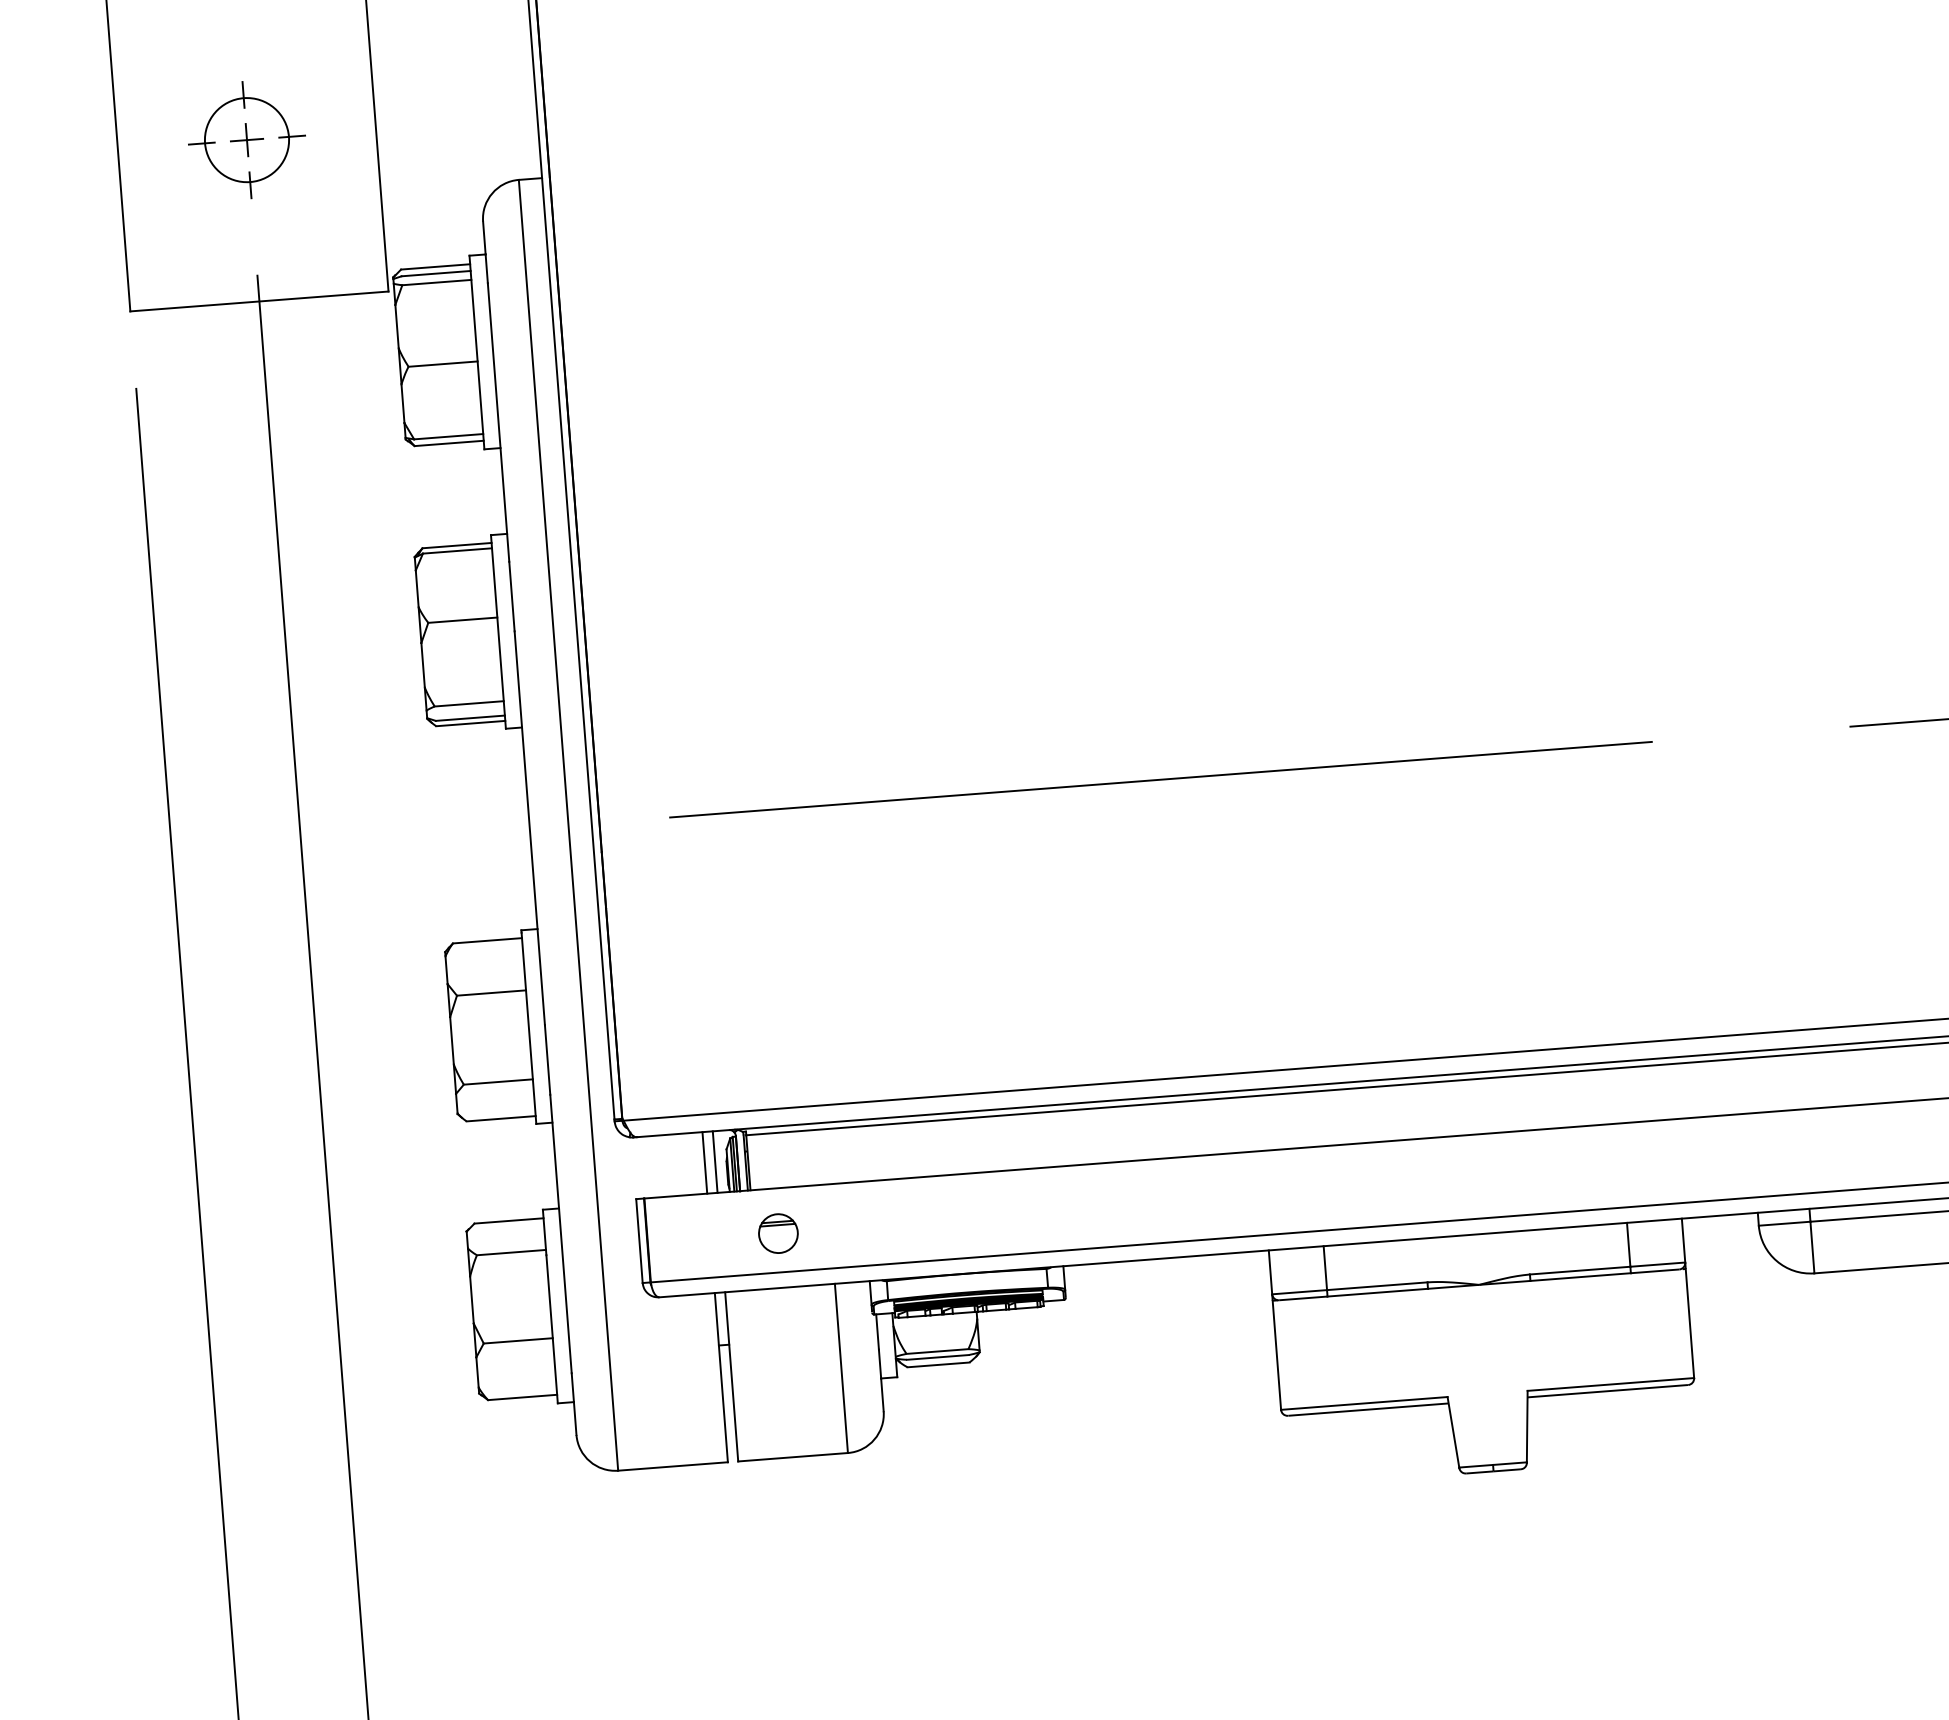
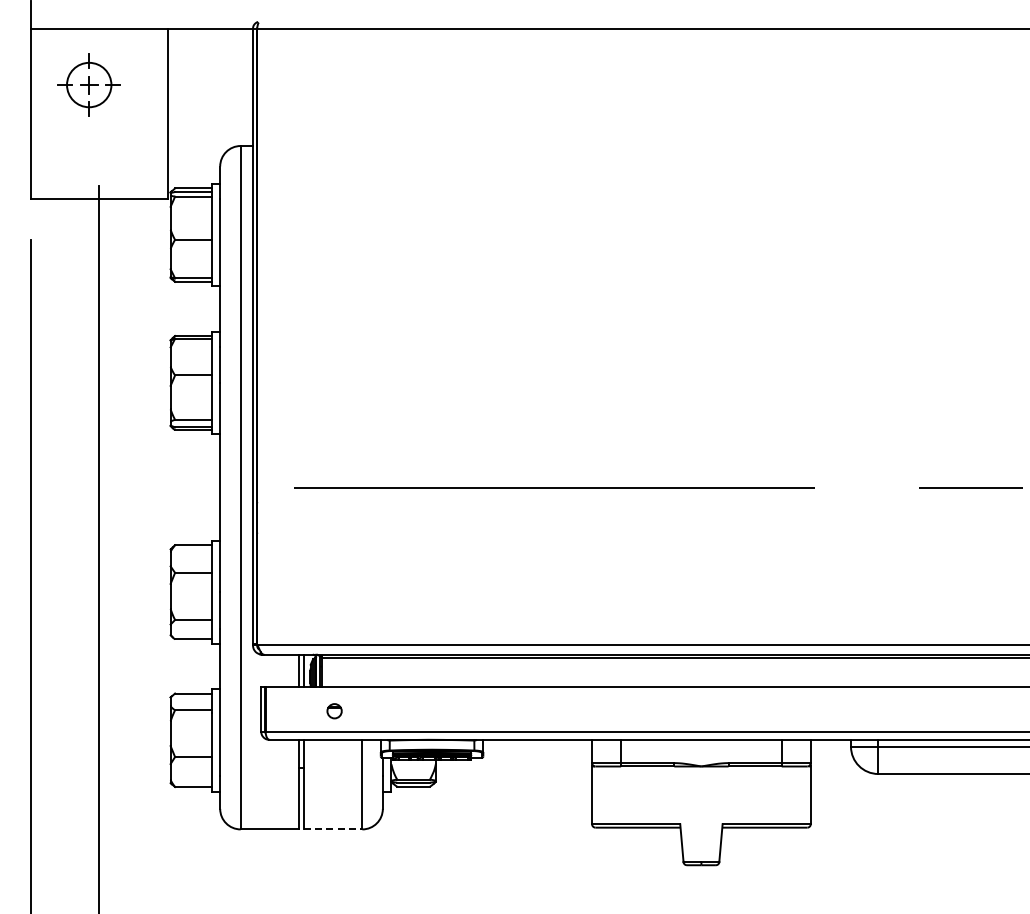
part: (245, 139) -> (88, 84), moved
part: (778, 1234) -> (334, 711), size x0.7
line: (793, 1457) -> (333, 829), solid -> dashed

